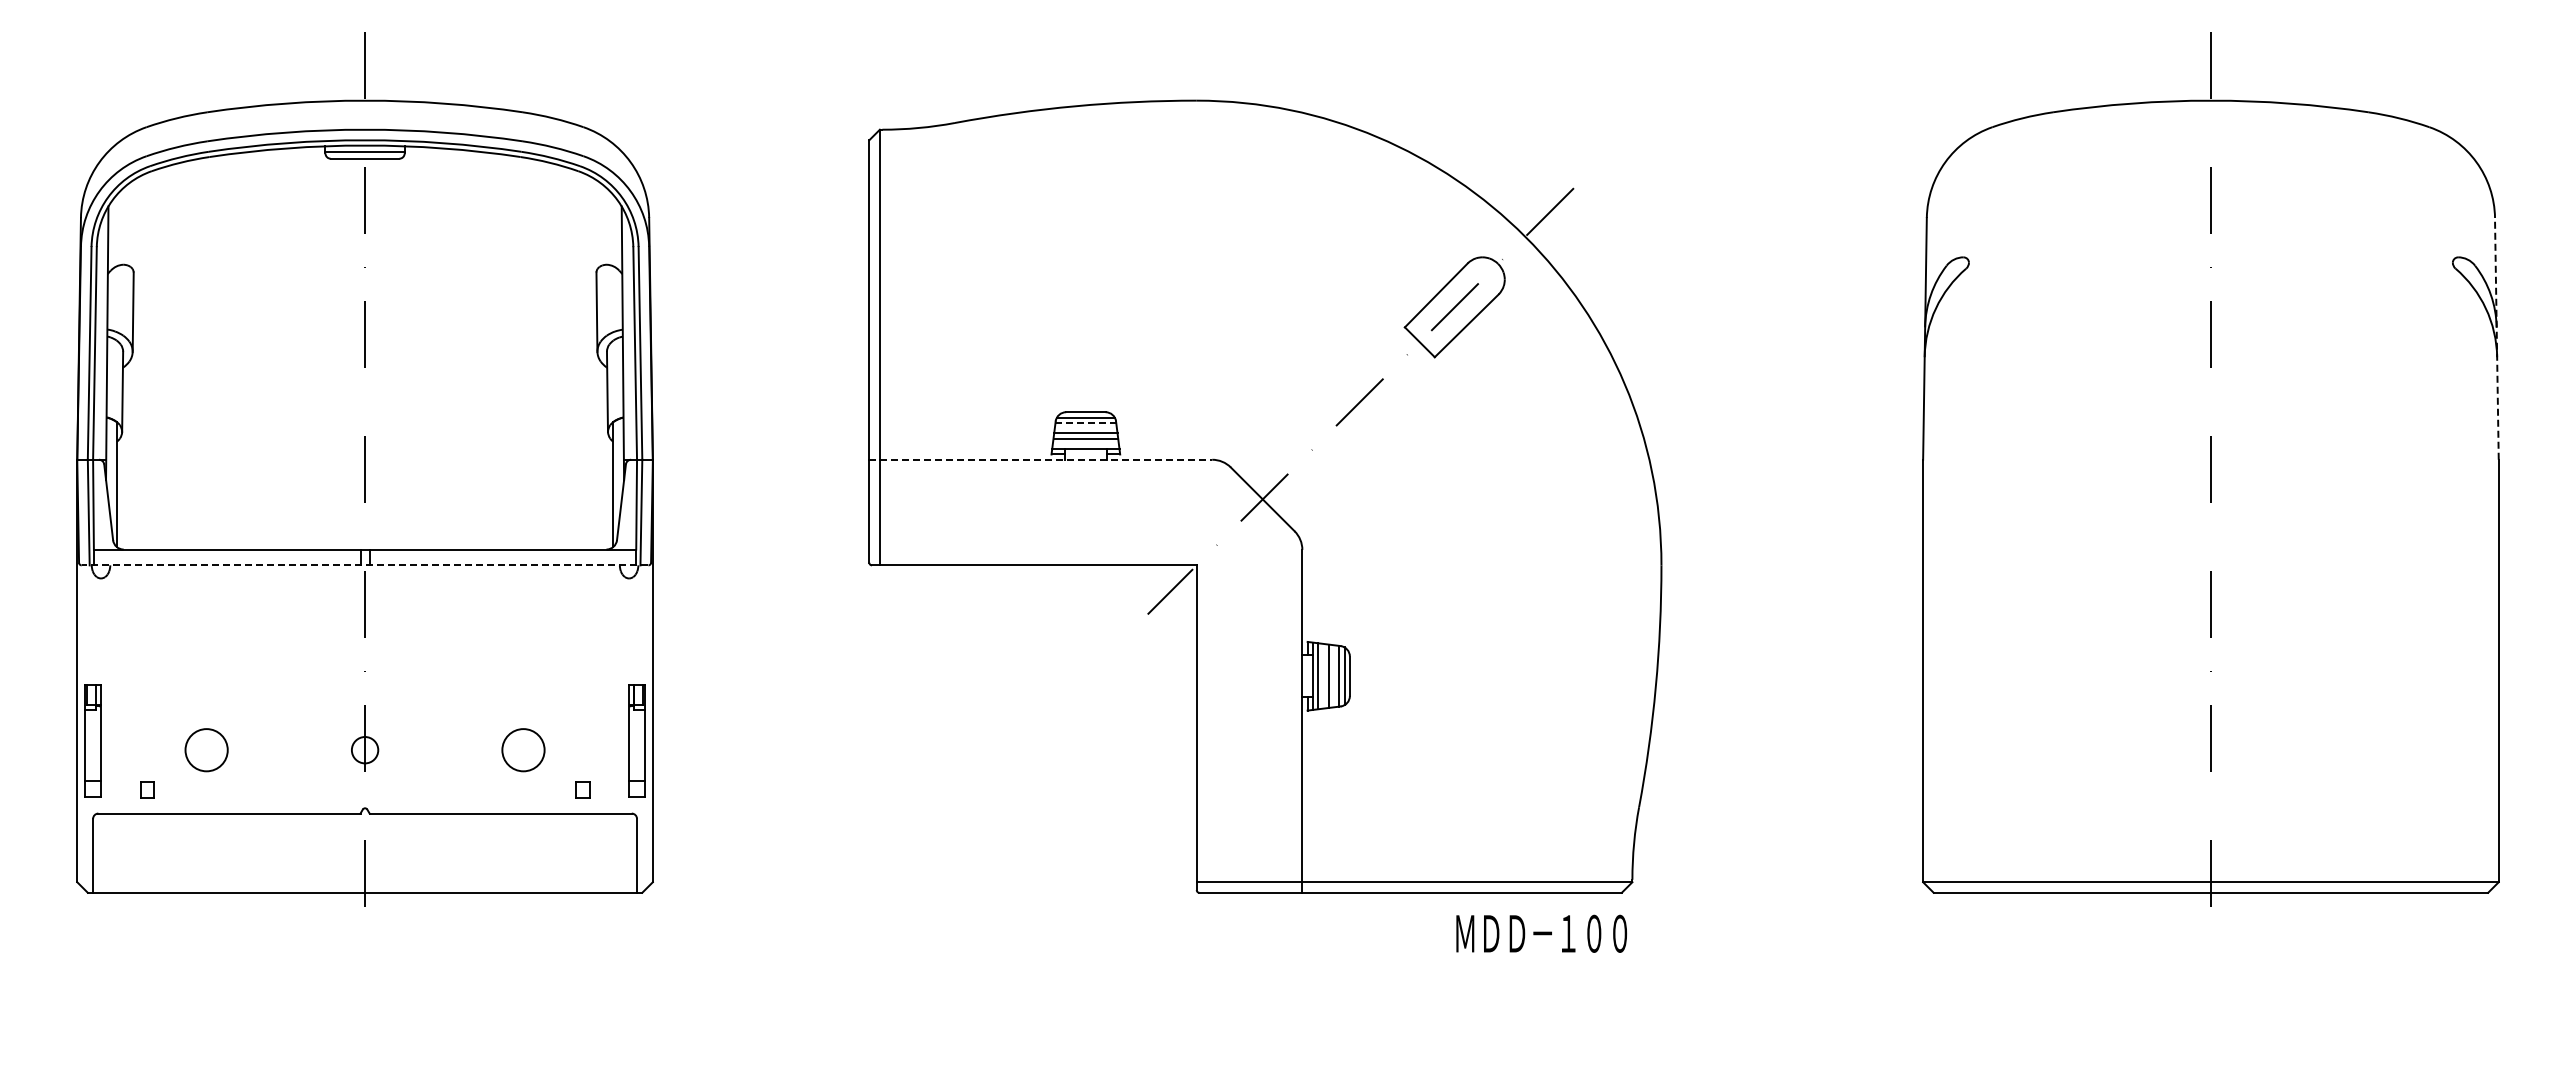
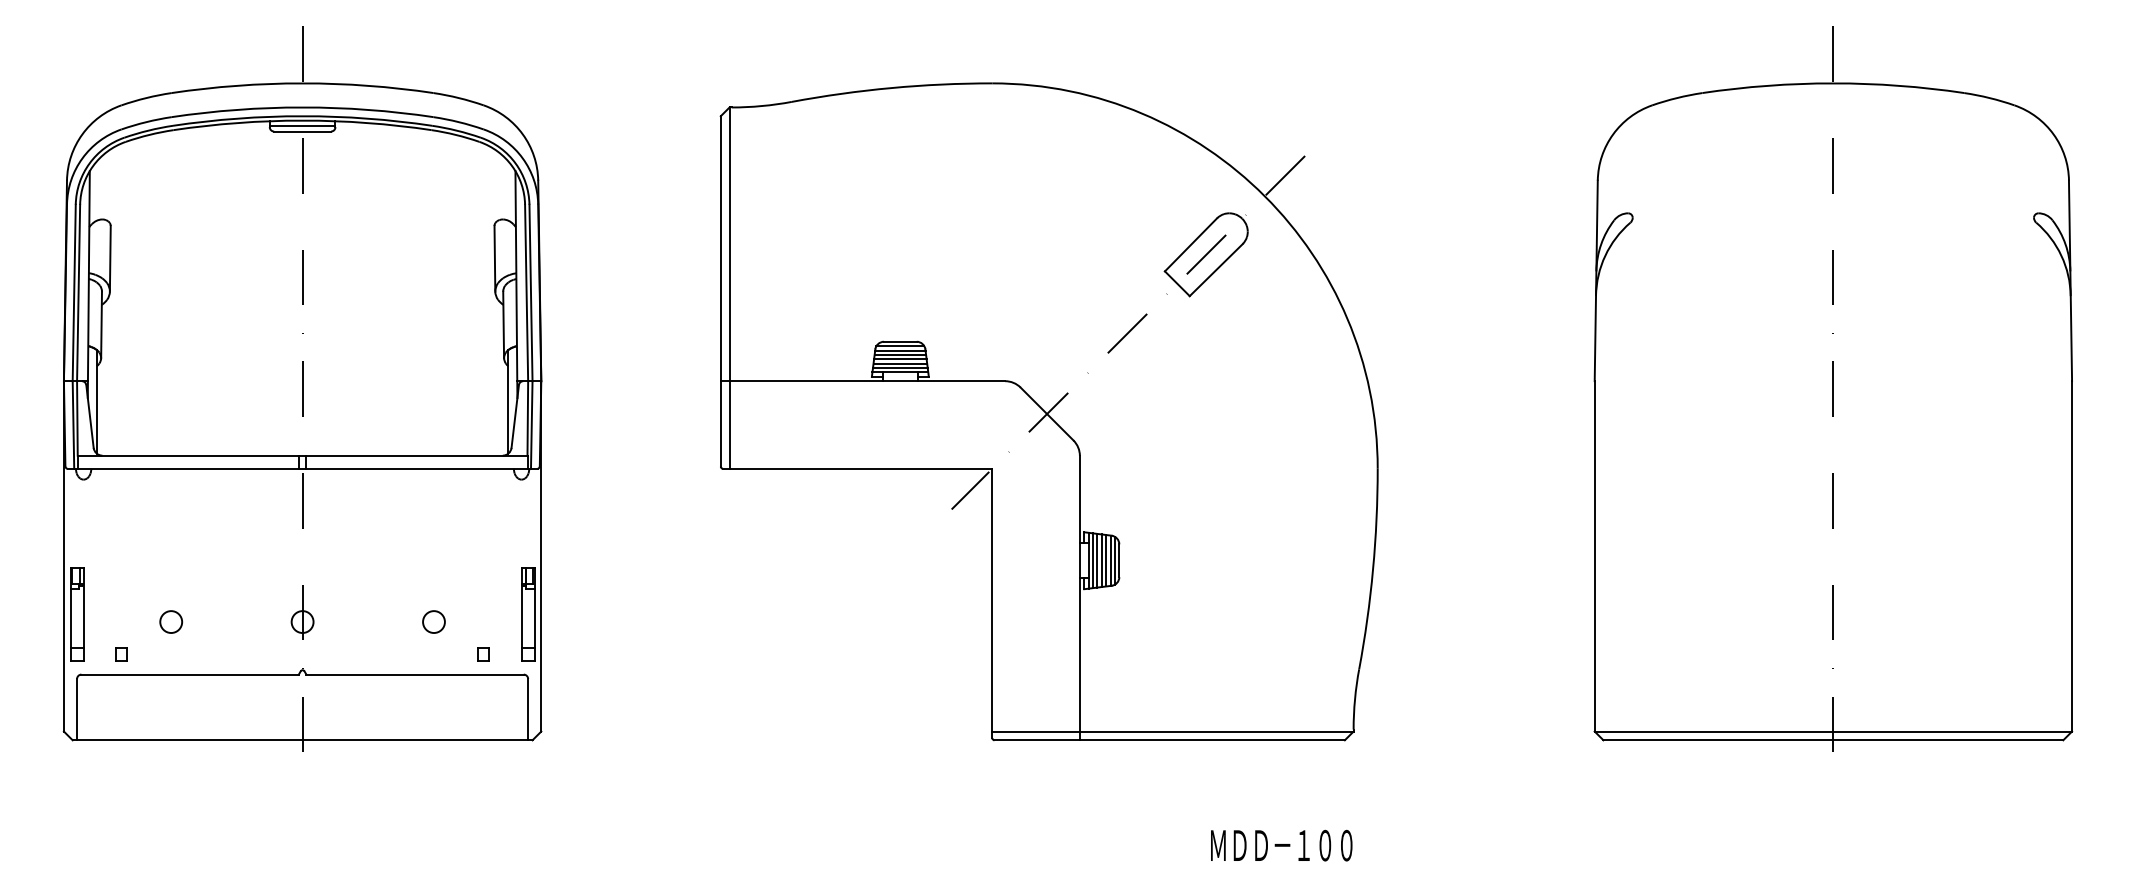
line: (2496, 338) -> (2070, 280), dashed -> solid
line: (1086, 422) -> (900, 350), dashed -> solid
line: (1085, 428) -> (900, 355), added
line: (1085, 443) -> (900, 367), added
line: (1041, 459) -> (863, 380), dashed -> solid
line: (364, 565) -> (302, 468), dashed -> solid
line: (1323, 675) -> (1097, 560), added
line: (1334, 676) -> (1106, 560), added
circle: (206, 750) -> (171, 622), size x0.62
circle: (523, 750) -> (434, 622), size x0.62
text: (1541, 933) -> (1281, 845), moved

